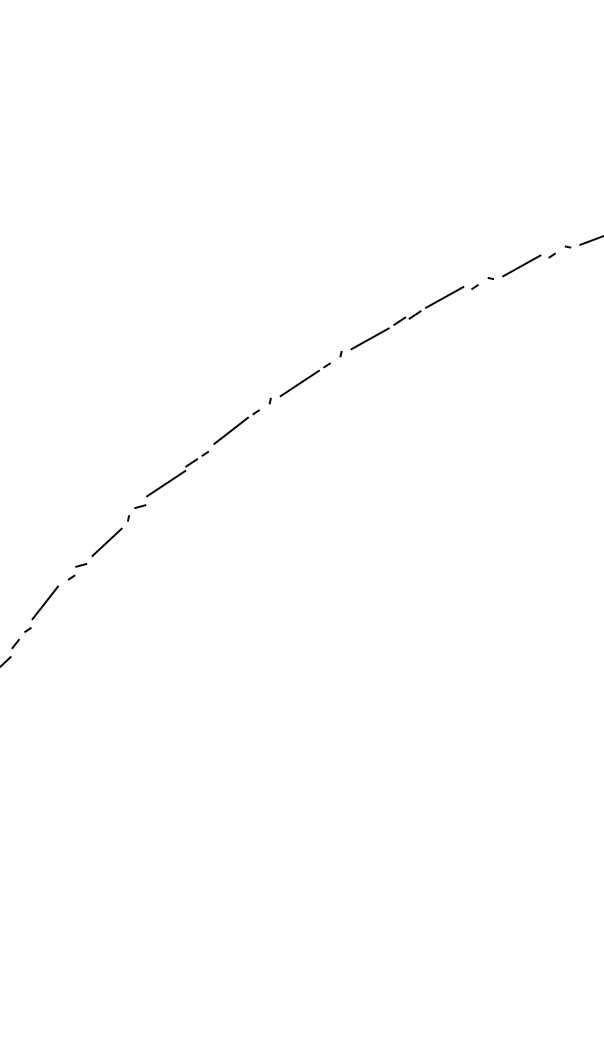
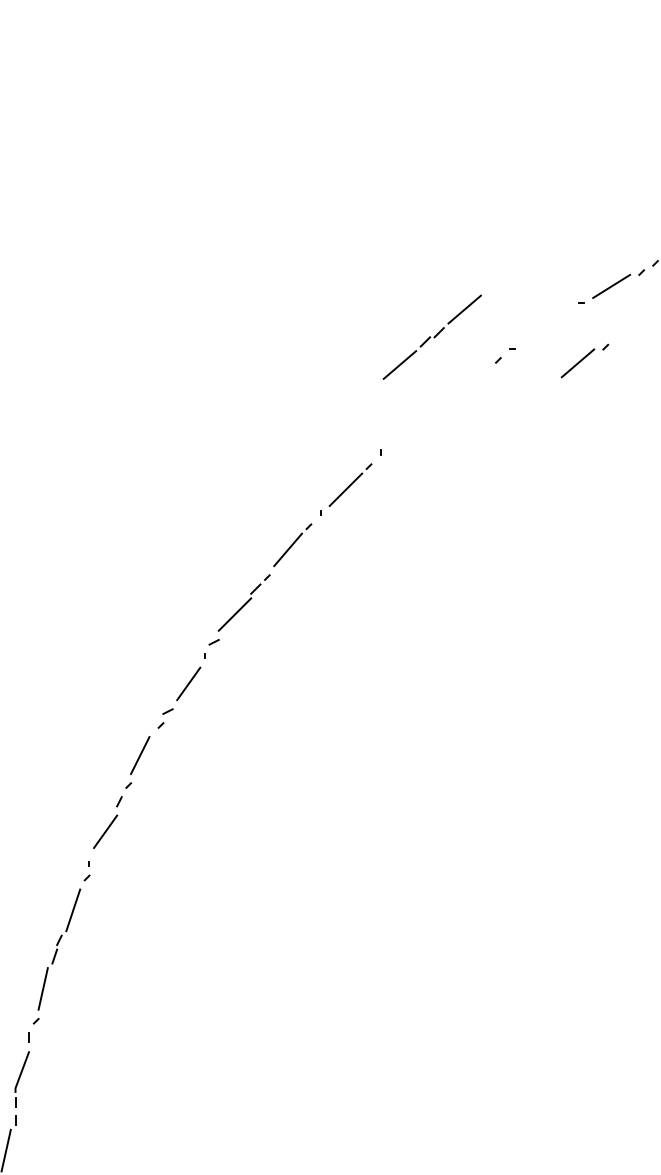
part: (528, 264) -> (584, 360), moved
part: (406, 317) -> (431, 336), moved

